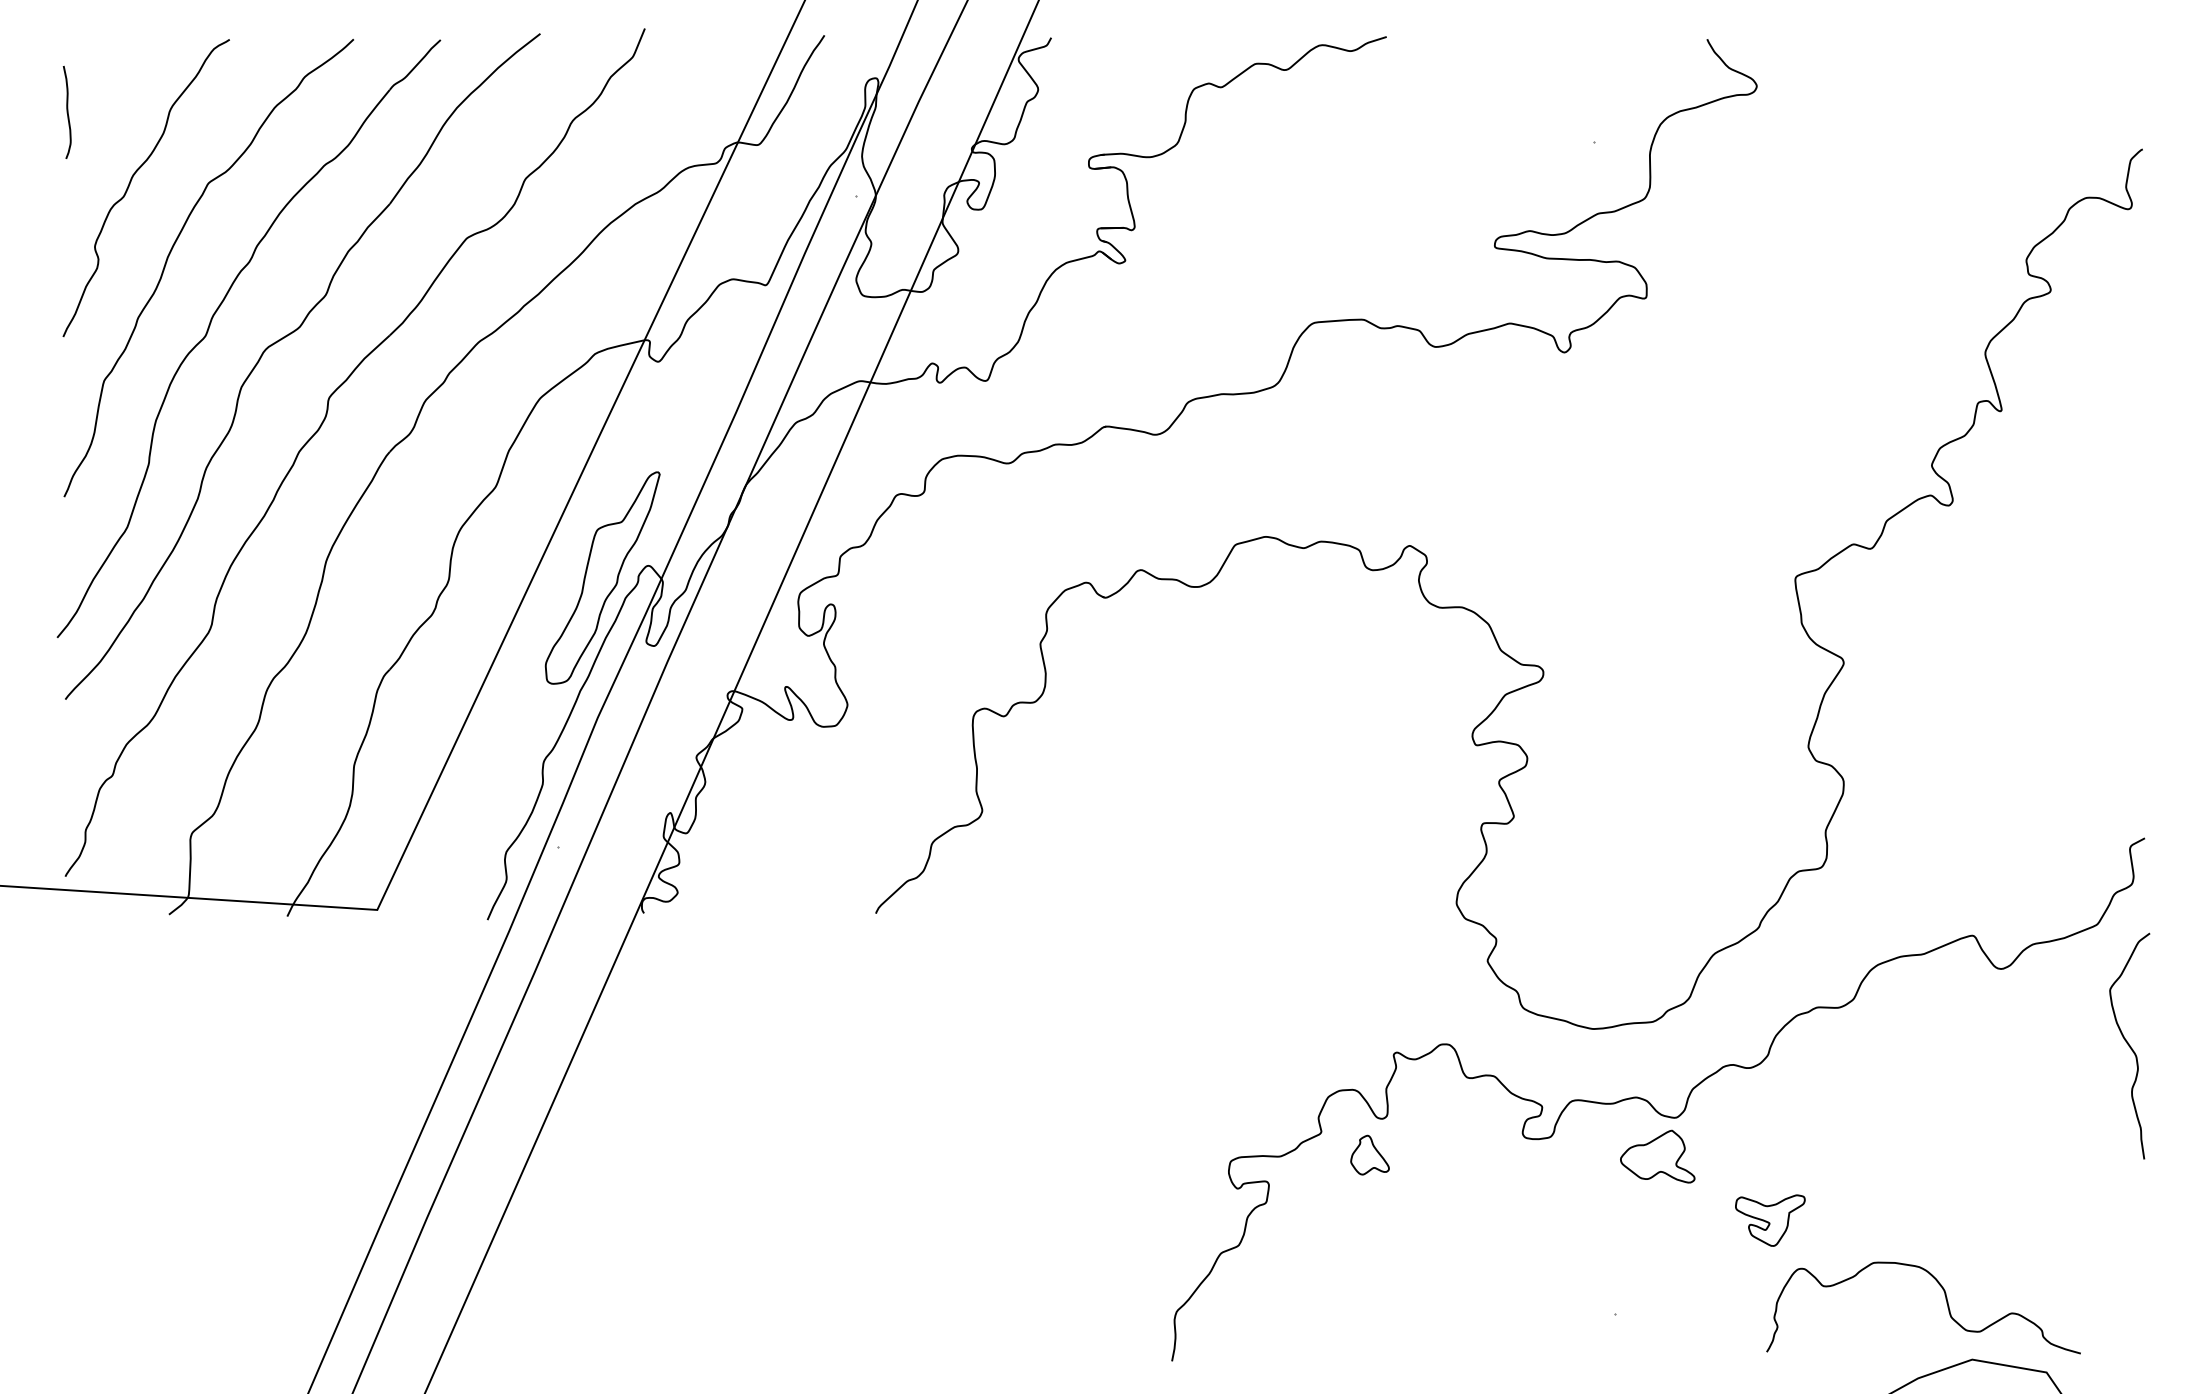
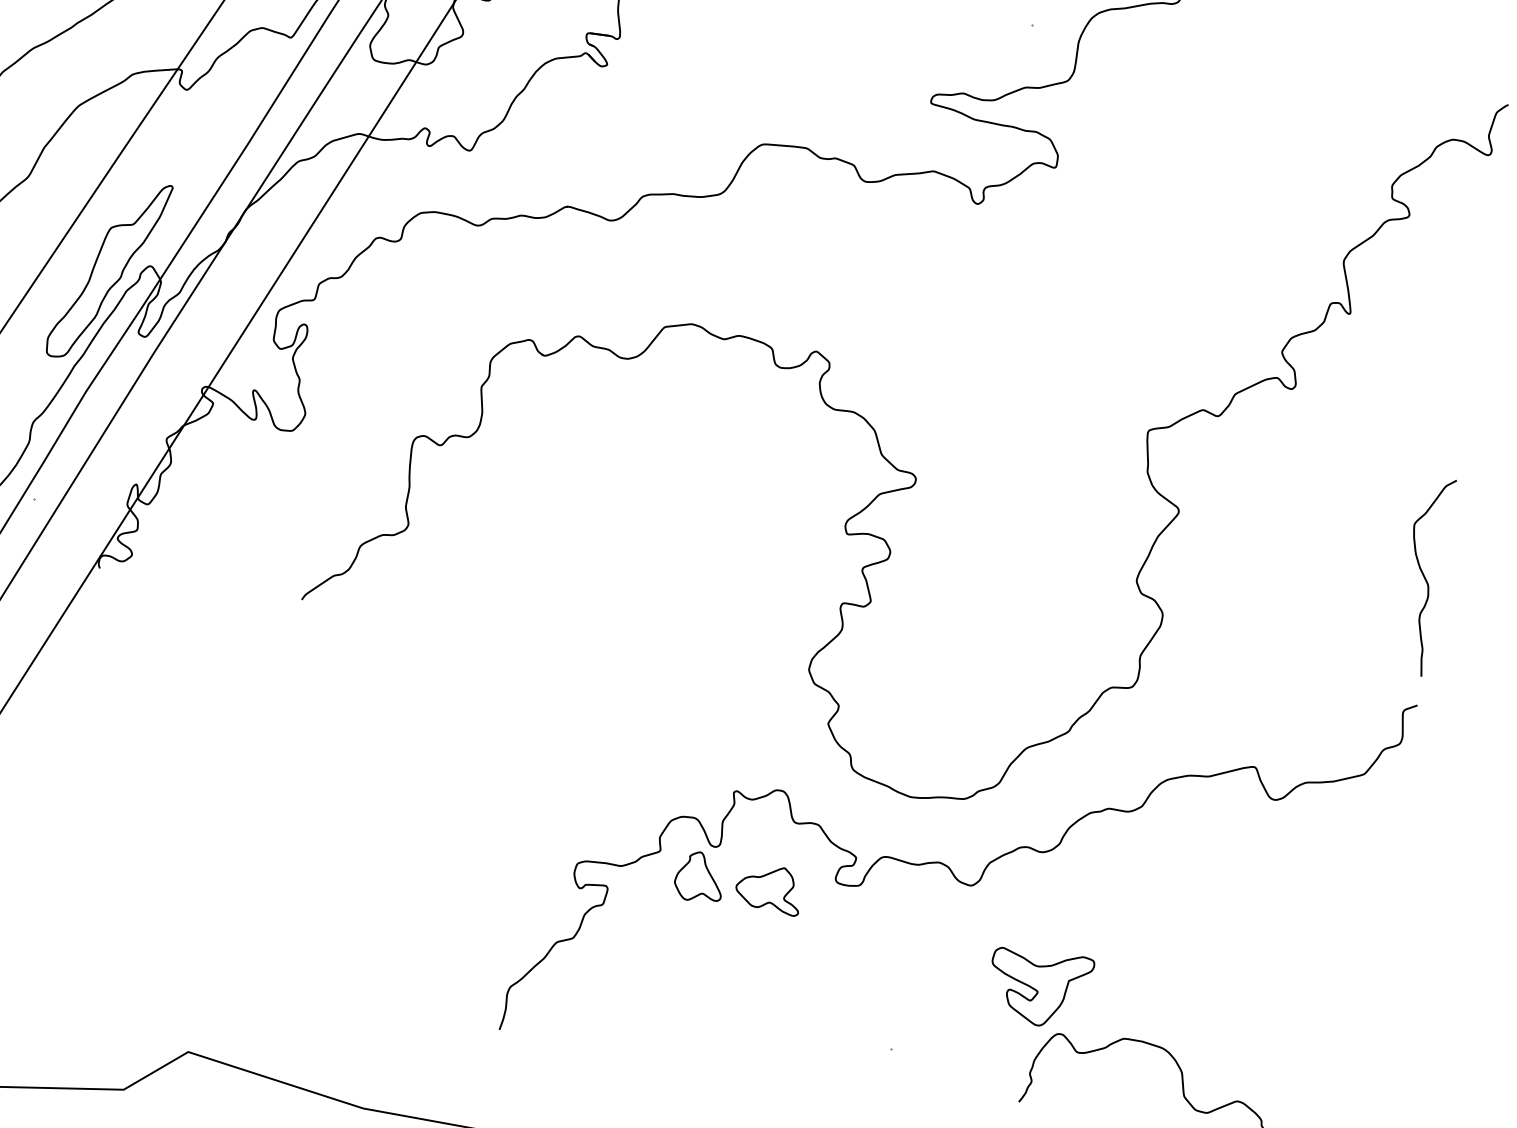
curve: (2129, 1045) -> (1423, 575), moved
part: (1369, 1154) -> (699, 876), size x1.43
part: (1657, 1156) -> (768, 888), moved
part: (1770, 1220) -> (1039, 987), size x1.67

